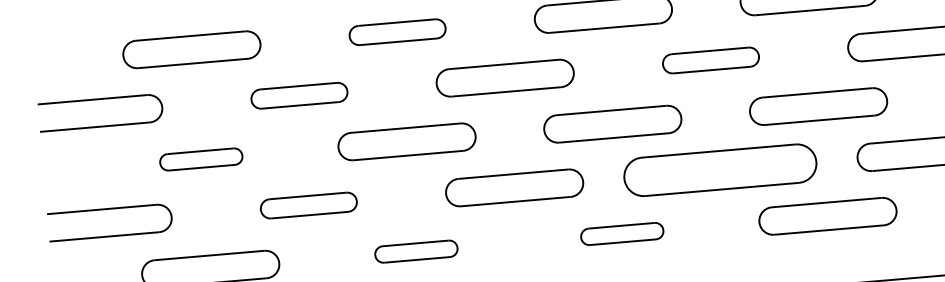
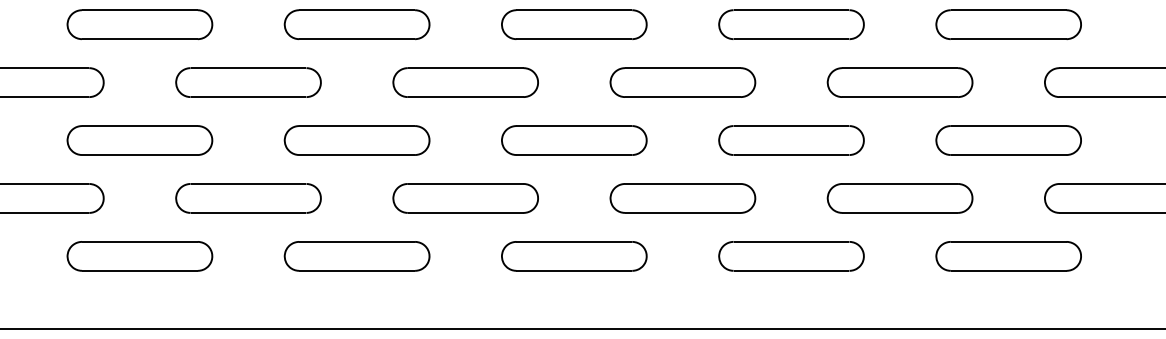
part: (397, 32) -> (356, 24), size x1.43
part: (710, 60) -> (682, 82), size x1.43
part: (299, 95) -> (248, 82), size x1.43
part: (200, 159) -> (139, 140), size x1.67
part: (719, 170) -> (682, 198), size x0.71
part: (308, 205) -> (248, 198), size x1.43
part: (622, 234) -> (574, 256), size x1.67
part: (415, 251) -> (356, 256), size x1.67

